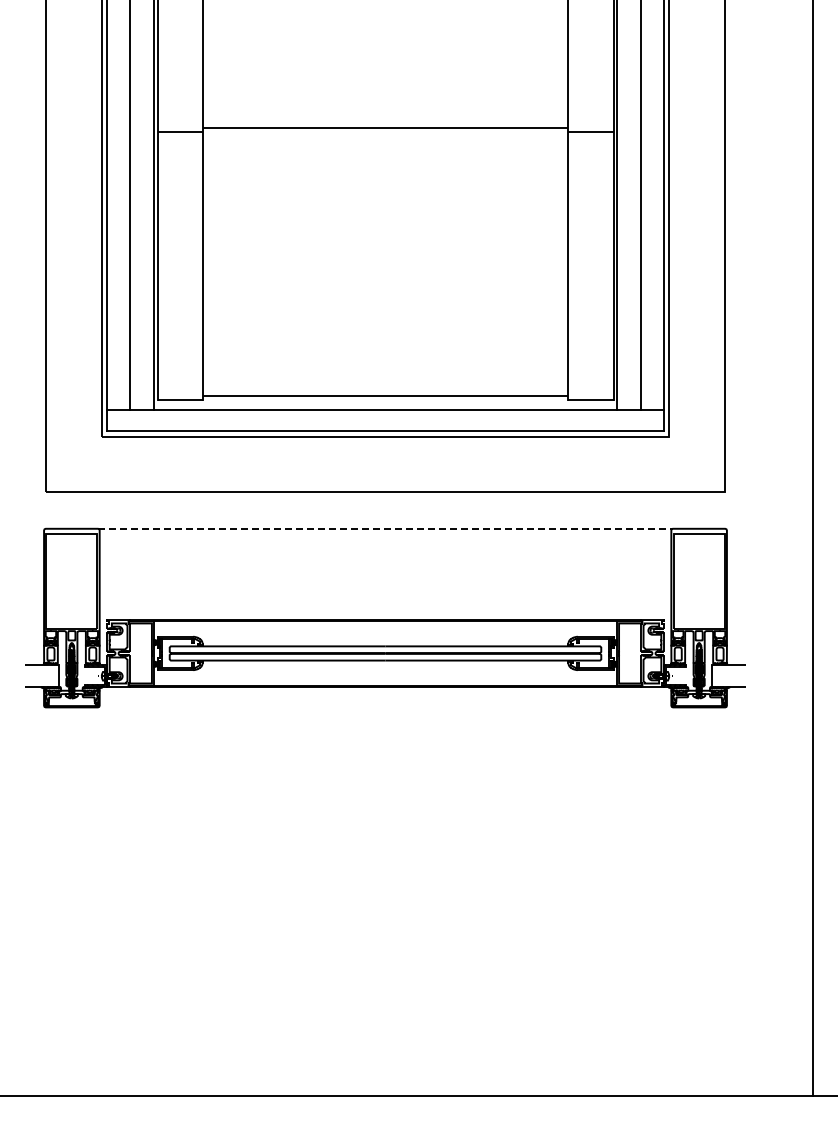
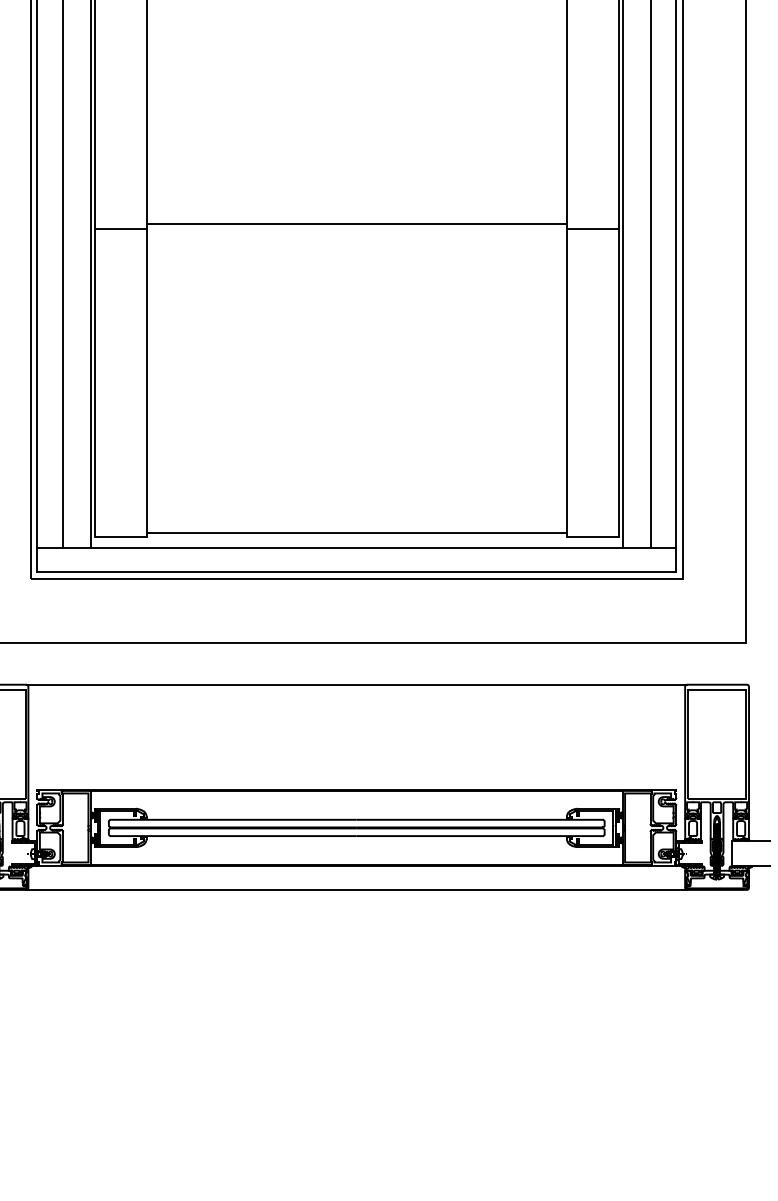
line: (386, 528) -> (357, 684), dashed -> solid
line: (385, 707) -> (356, 890), added

